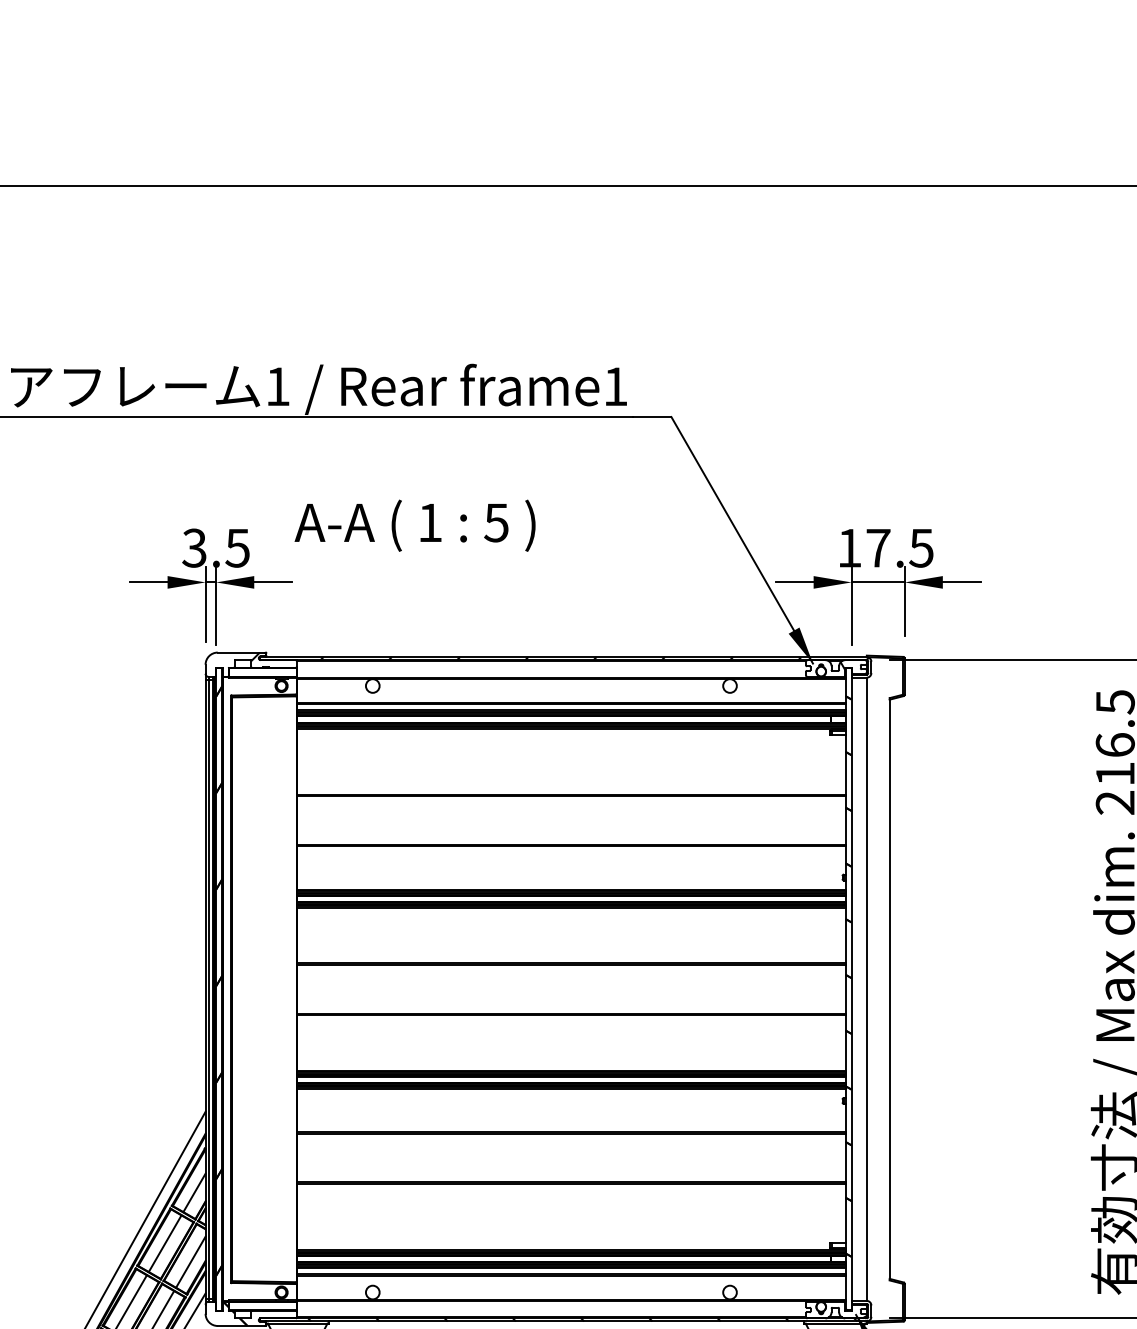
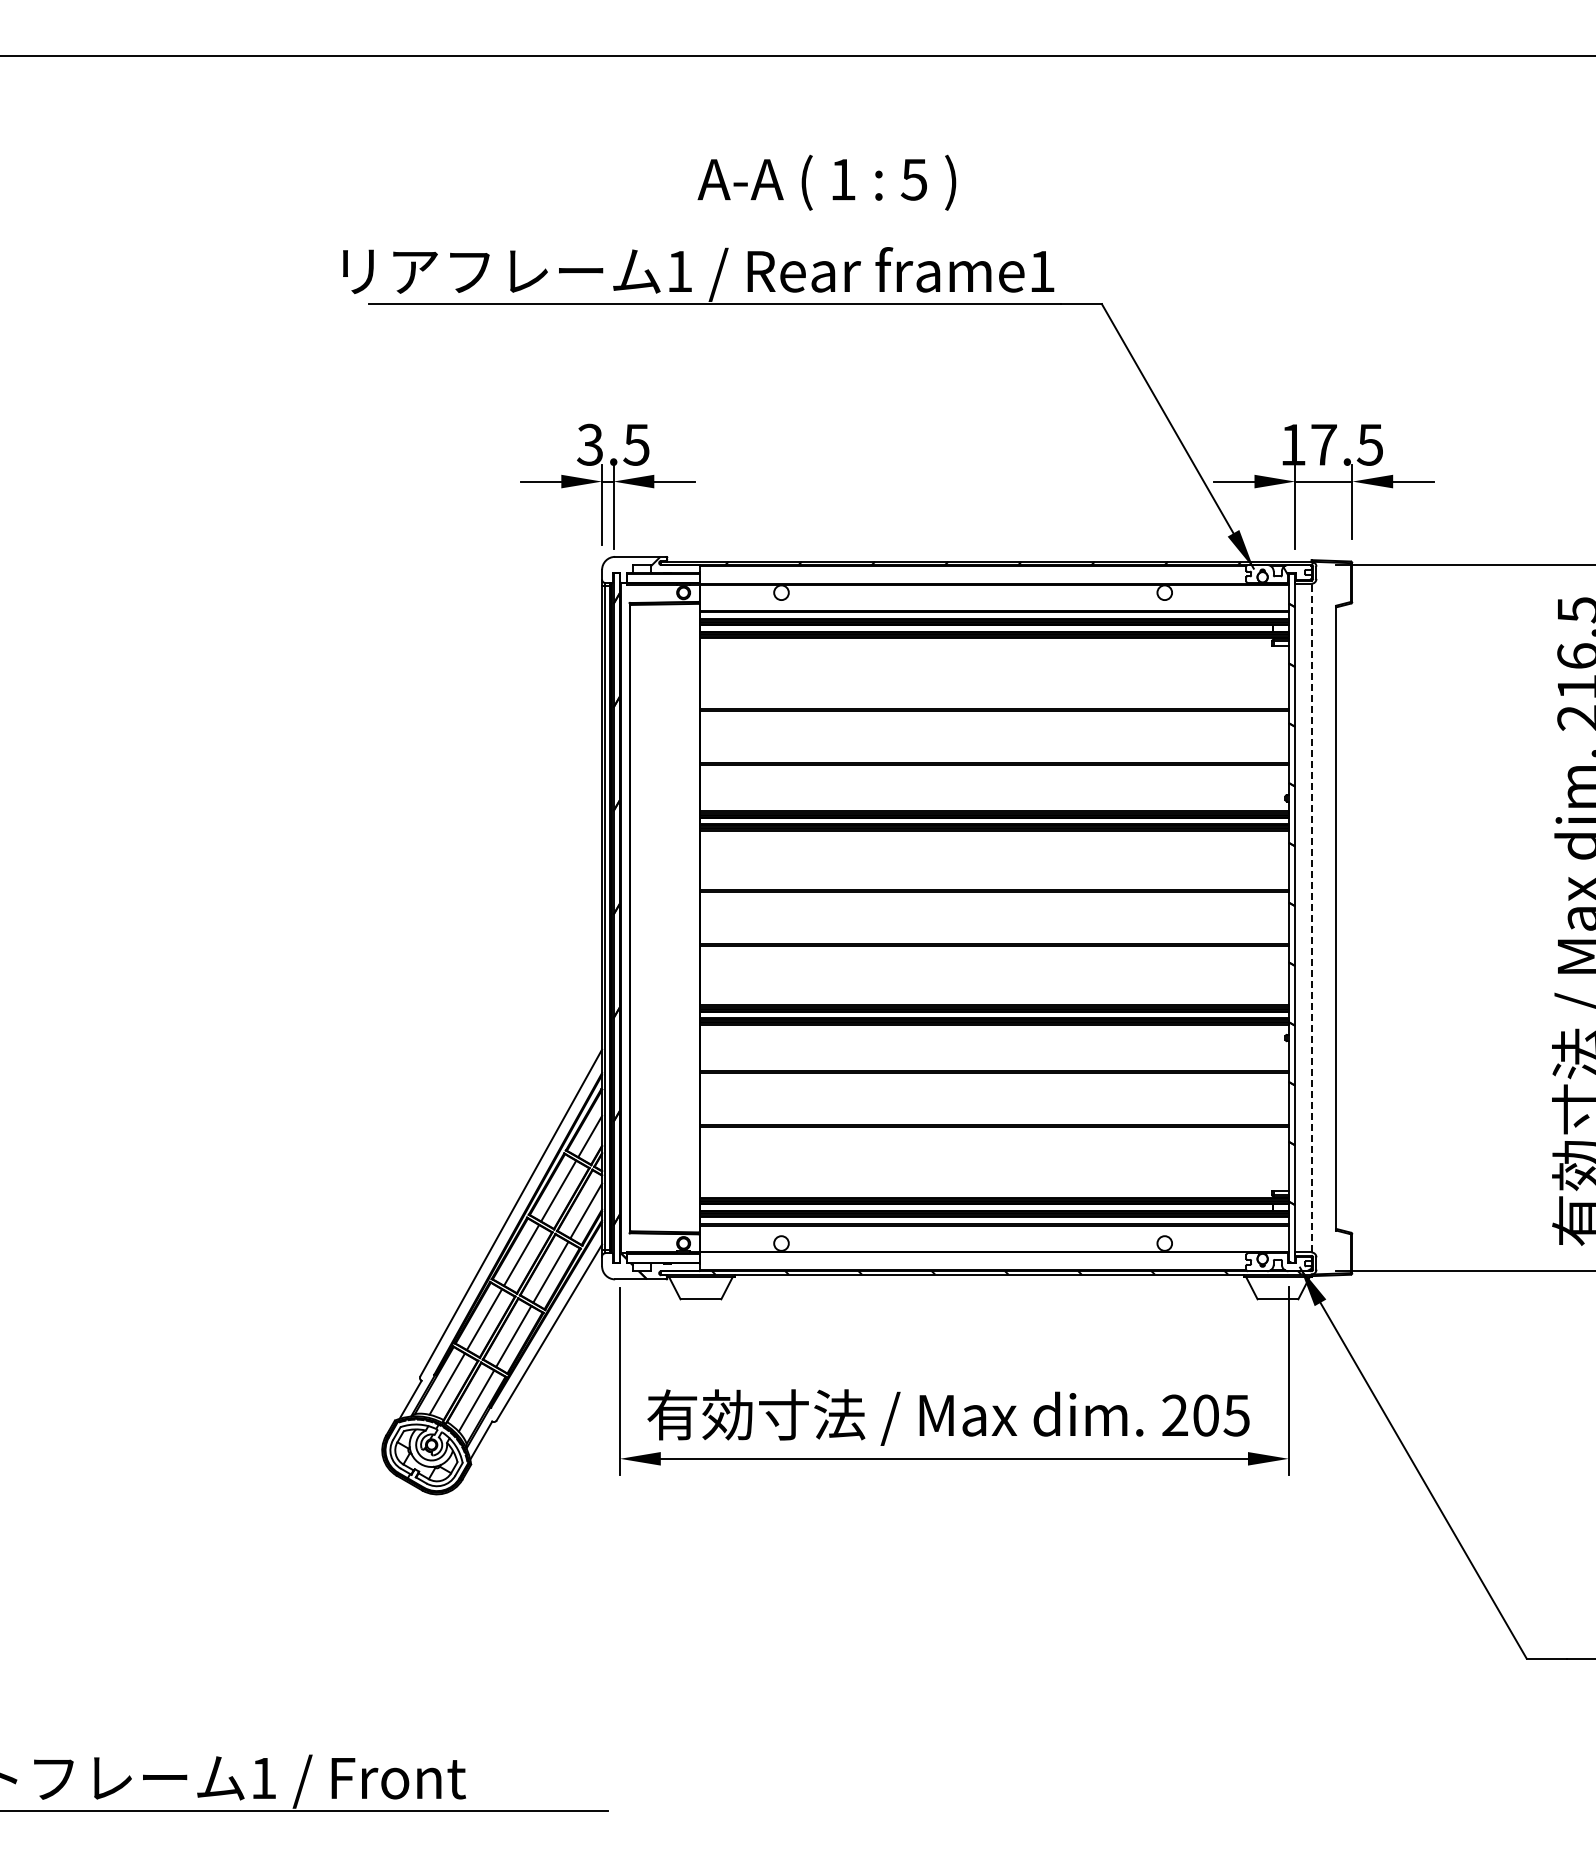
text: (414, 525) -> (826, 182), moved
line: (866, 988) -> (1311, 917), solid -> dashed

